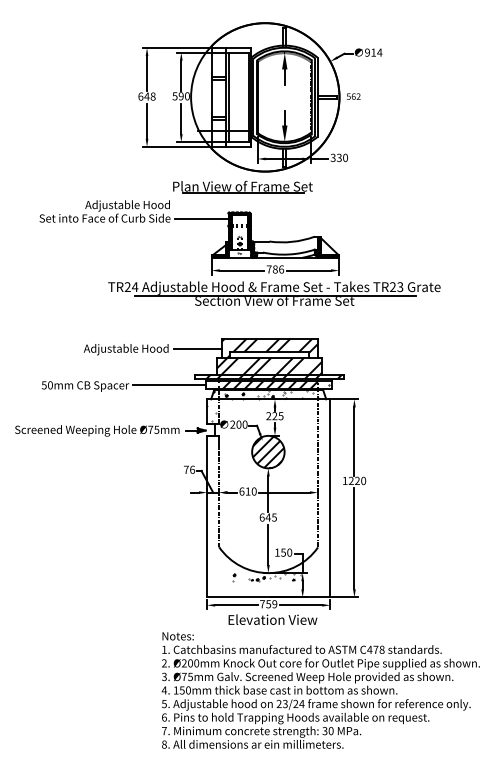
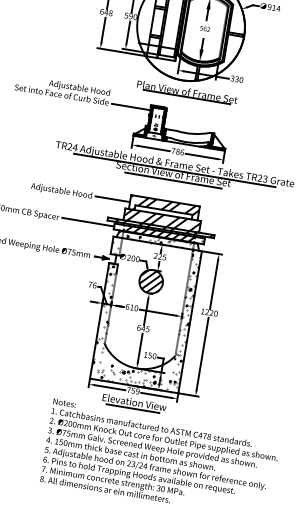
text: (353, 96) -> (204, 28), moved
part: (242, 186) -> (187, 92), moved
line: (275, 309) -> (173, 180), added
hatch: (268, 498) -> (145, 315), added
line: (271, 628) -> (132, 408), added

